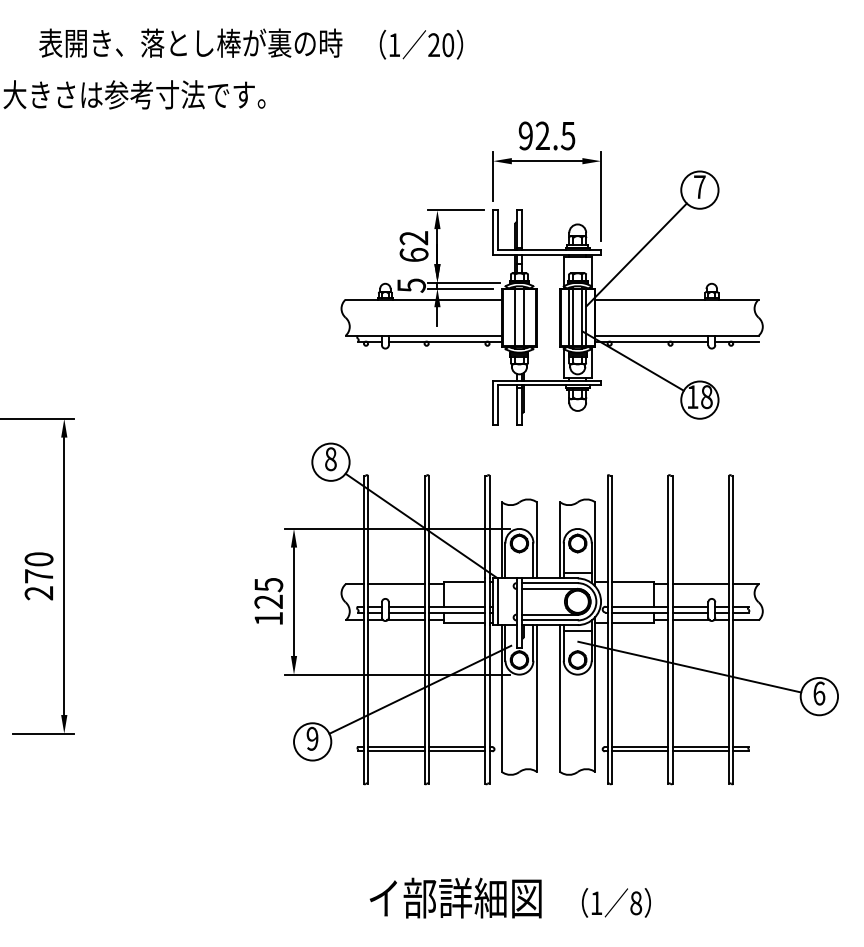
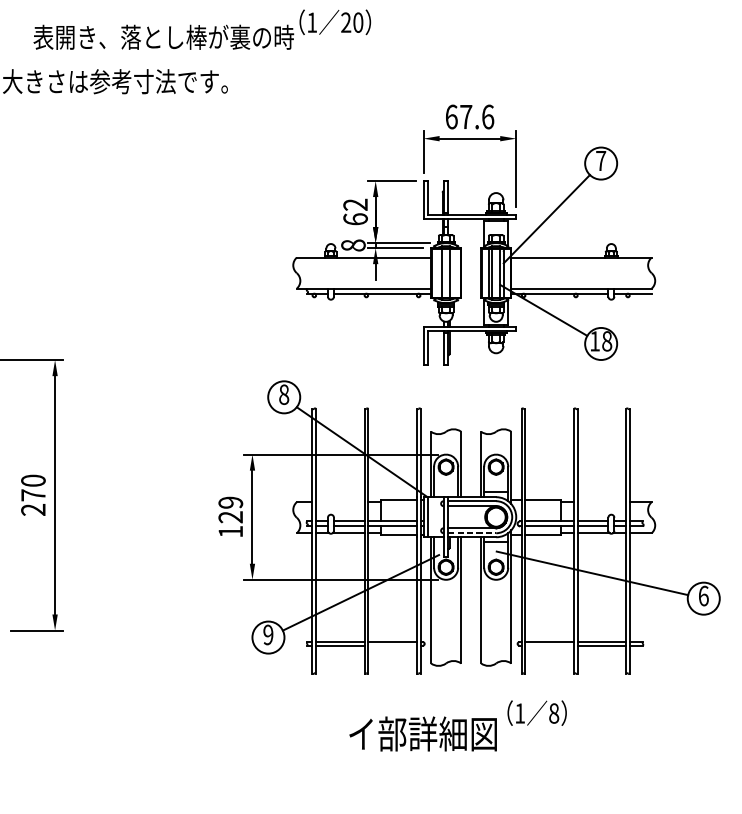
text: (421, 44) -> (335, 22), moved
text: (546, 135) -> (469, 116), 92.5 -> 67.6
text: (411, 285) -> (353, 245), 5 -> 8
line: (395, 584) -> (339, 502), removed
line: (700, 584) -> (601, 502), removed
text: (268, 585) -> (230, 503), 125 -> 129
line: (549, 620) -> (471, 533), solid -> dashed
line: (456, 751) -> (392, 645), removed
line: (639, 751) -> (549, 645), removed
text: (455, 897) -> (422, 733), moved
text: (616, 902) -> (537, 712), moved

